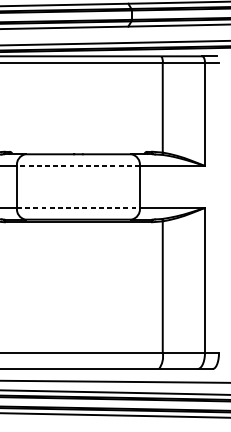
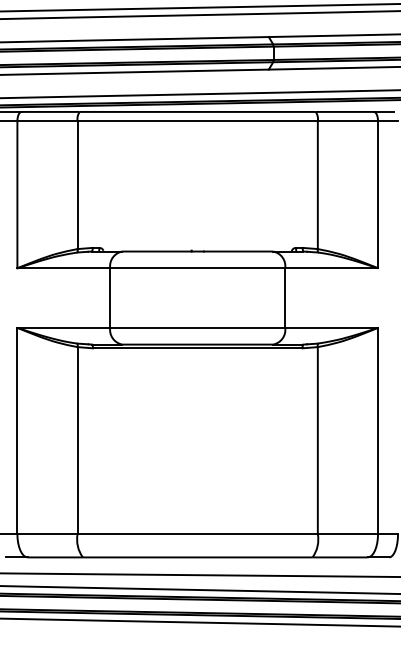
line: (78, 166) -> (197, 268), dashed -> solid
line: (78, 207) -> (197, 327), dashed -> solid

